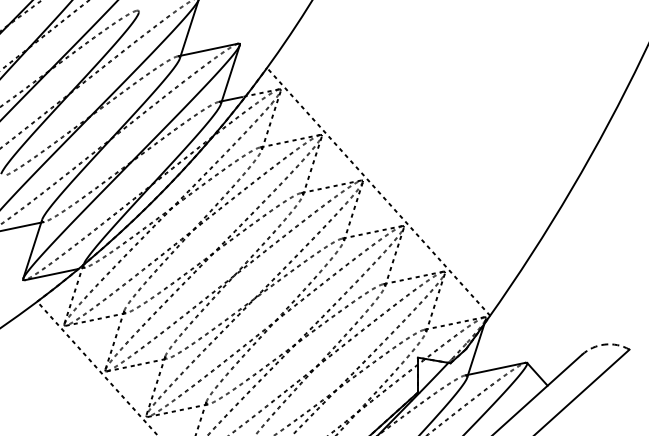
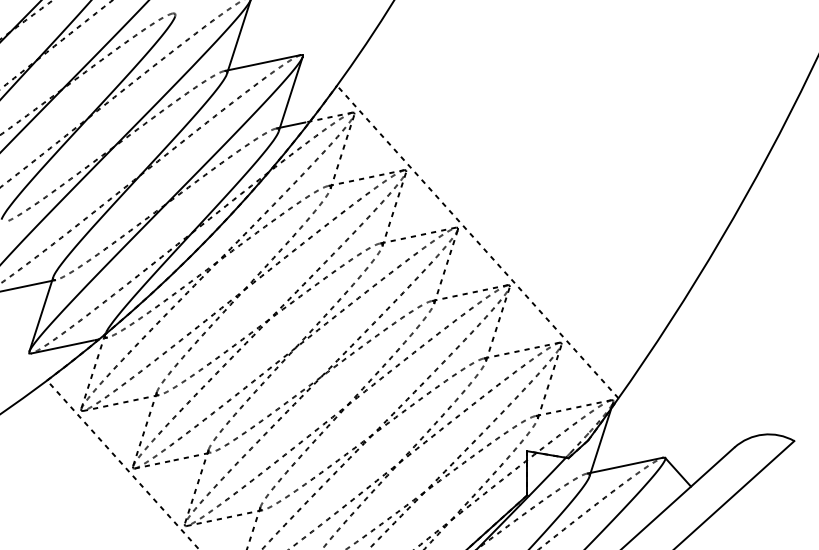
arc: (604, 344) -> (762, 434), dashed -> solid

